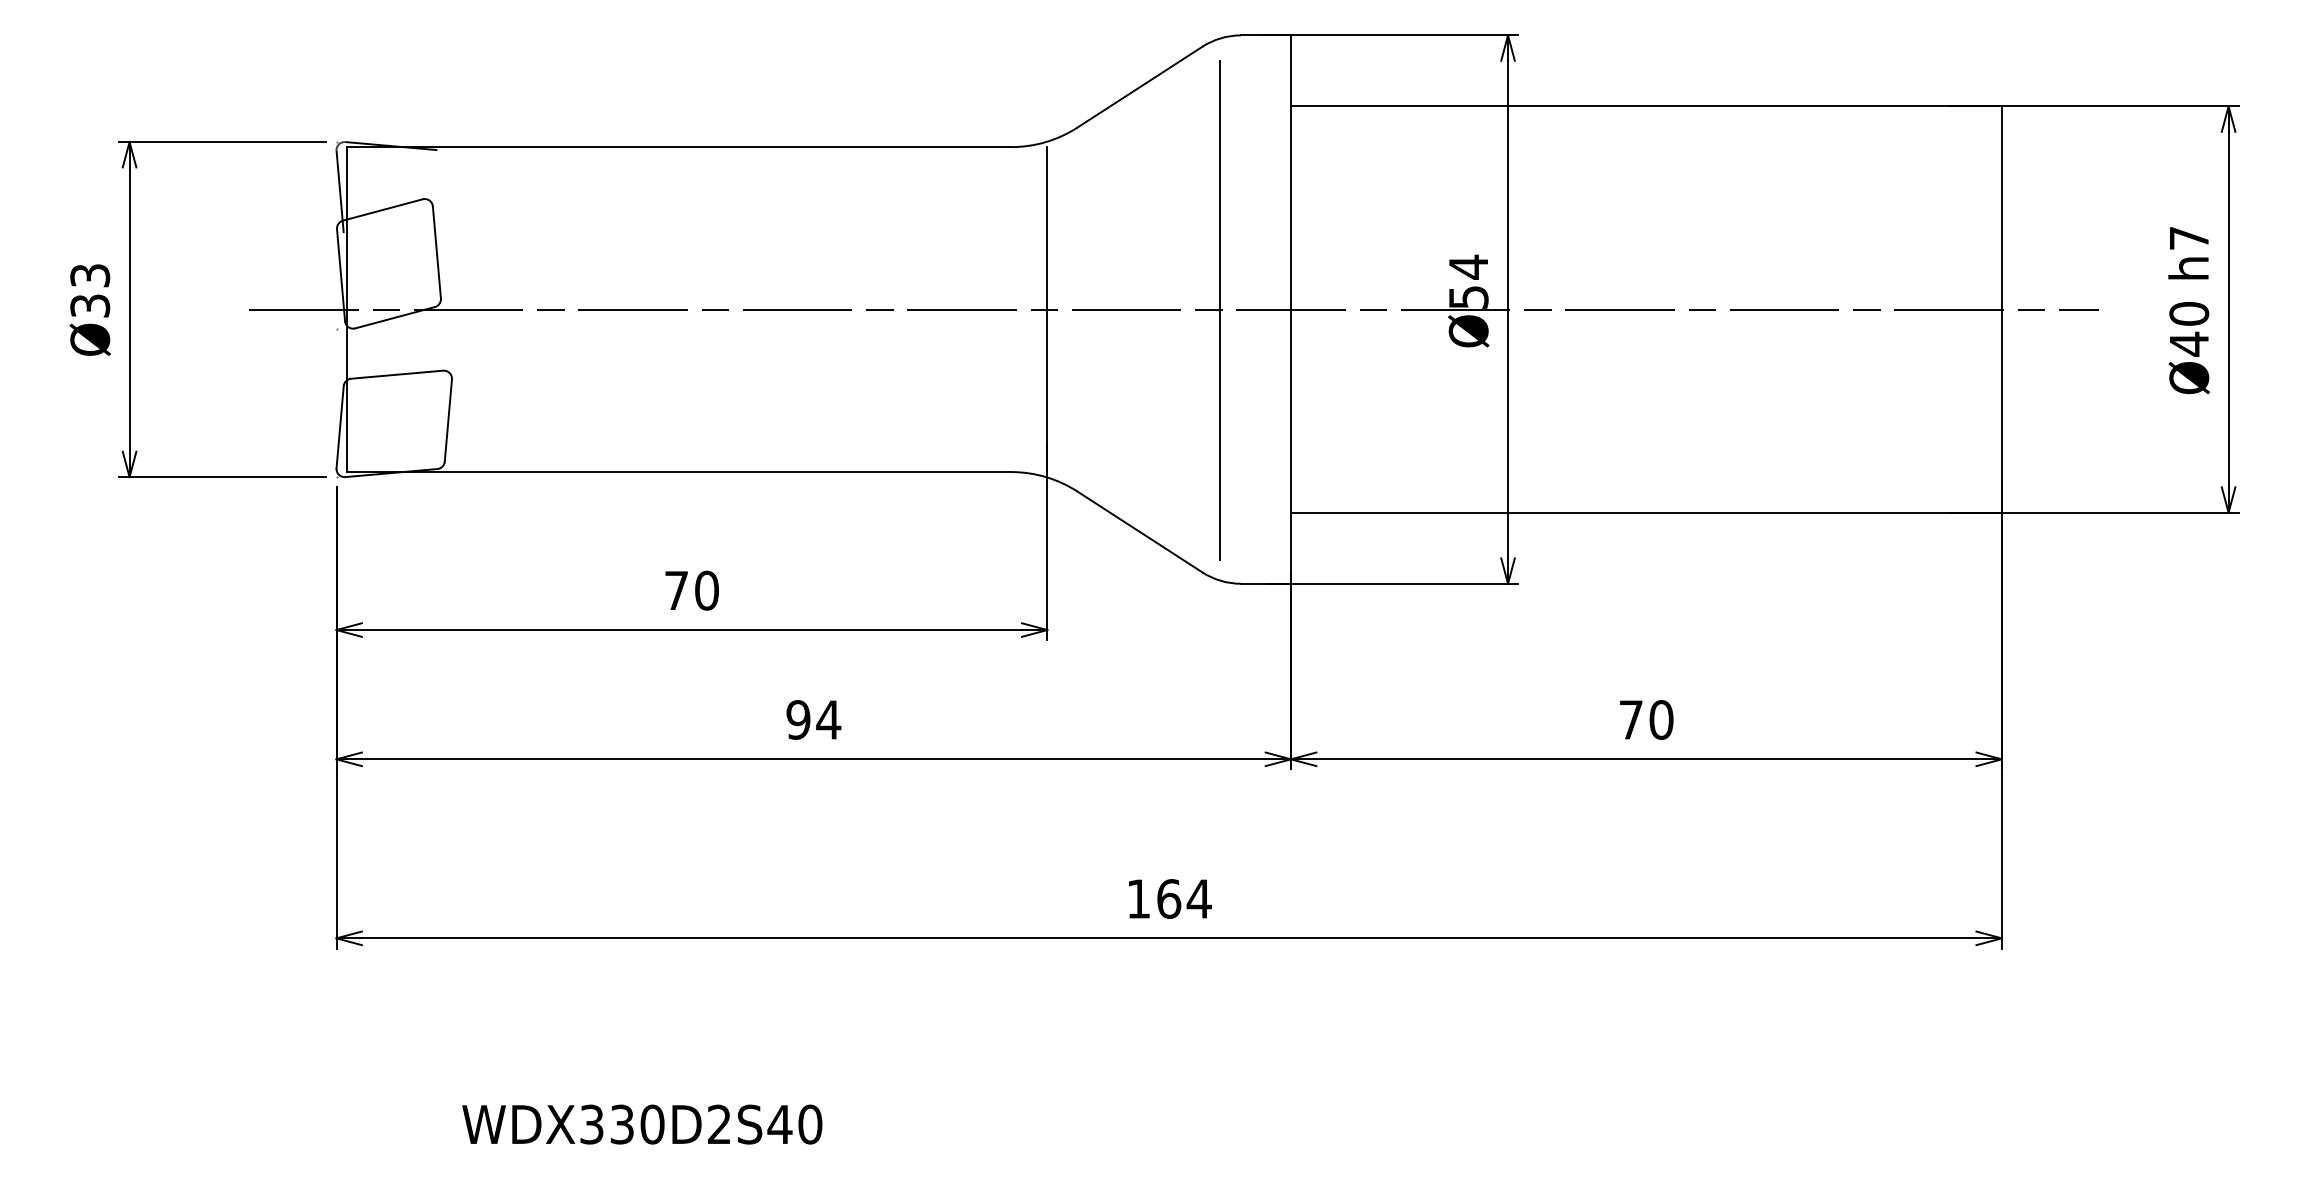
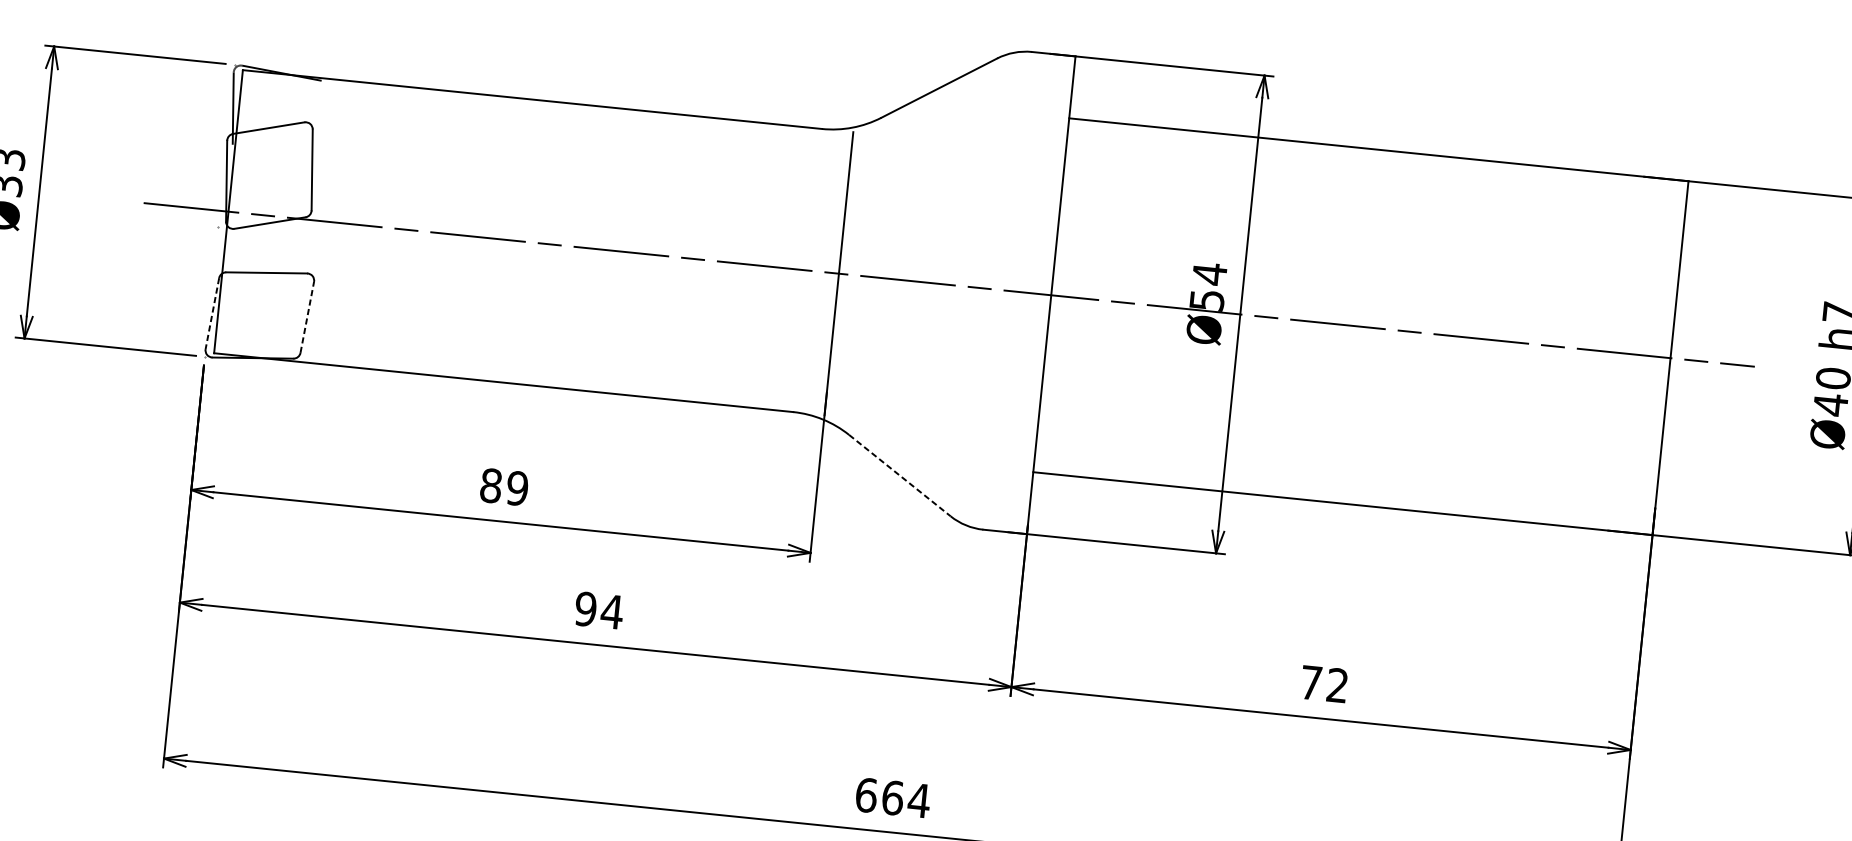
line: (1219, 310) -> (988, 289), removed
line: (448, 420) -> (307, 317), solid -> dashed
line: (340, 427) -> (212, 313), solid -> dashed
line: (1140, 532) -> (900, 476), solid -> dashed
text: (691, 590) -> (504, 486), 70 -> 89
text: (1661, 719) -> (1337, 685), 70 -> 72
text: (1138, 898) -> (866, 794), 164 -> 664

